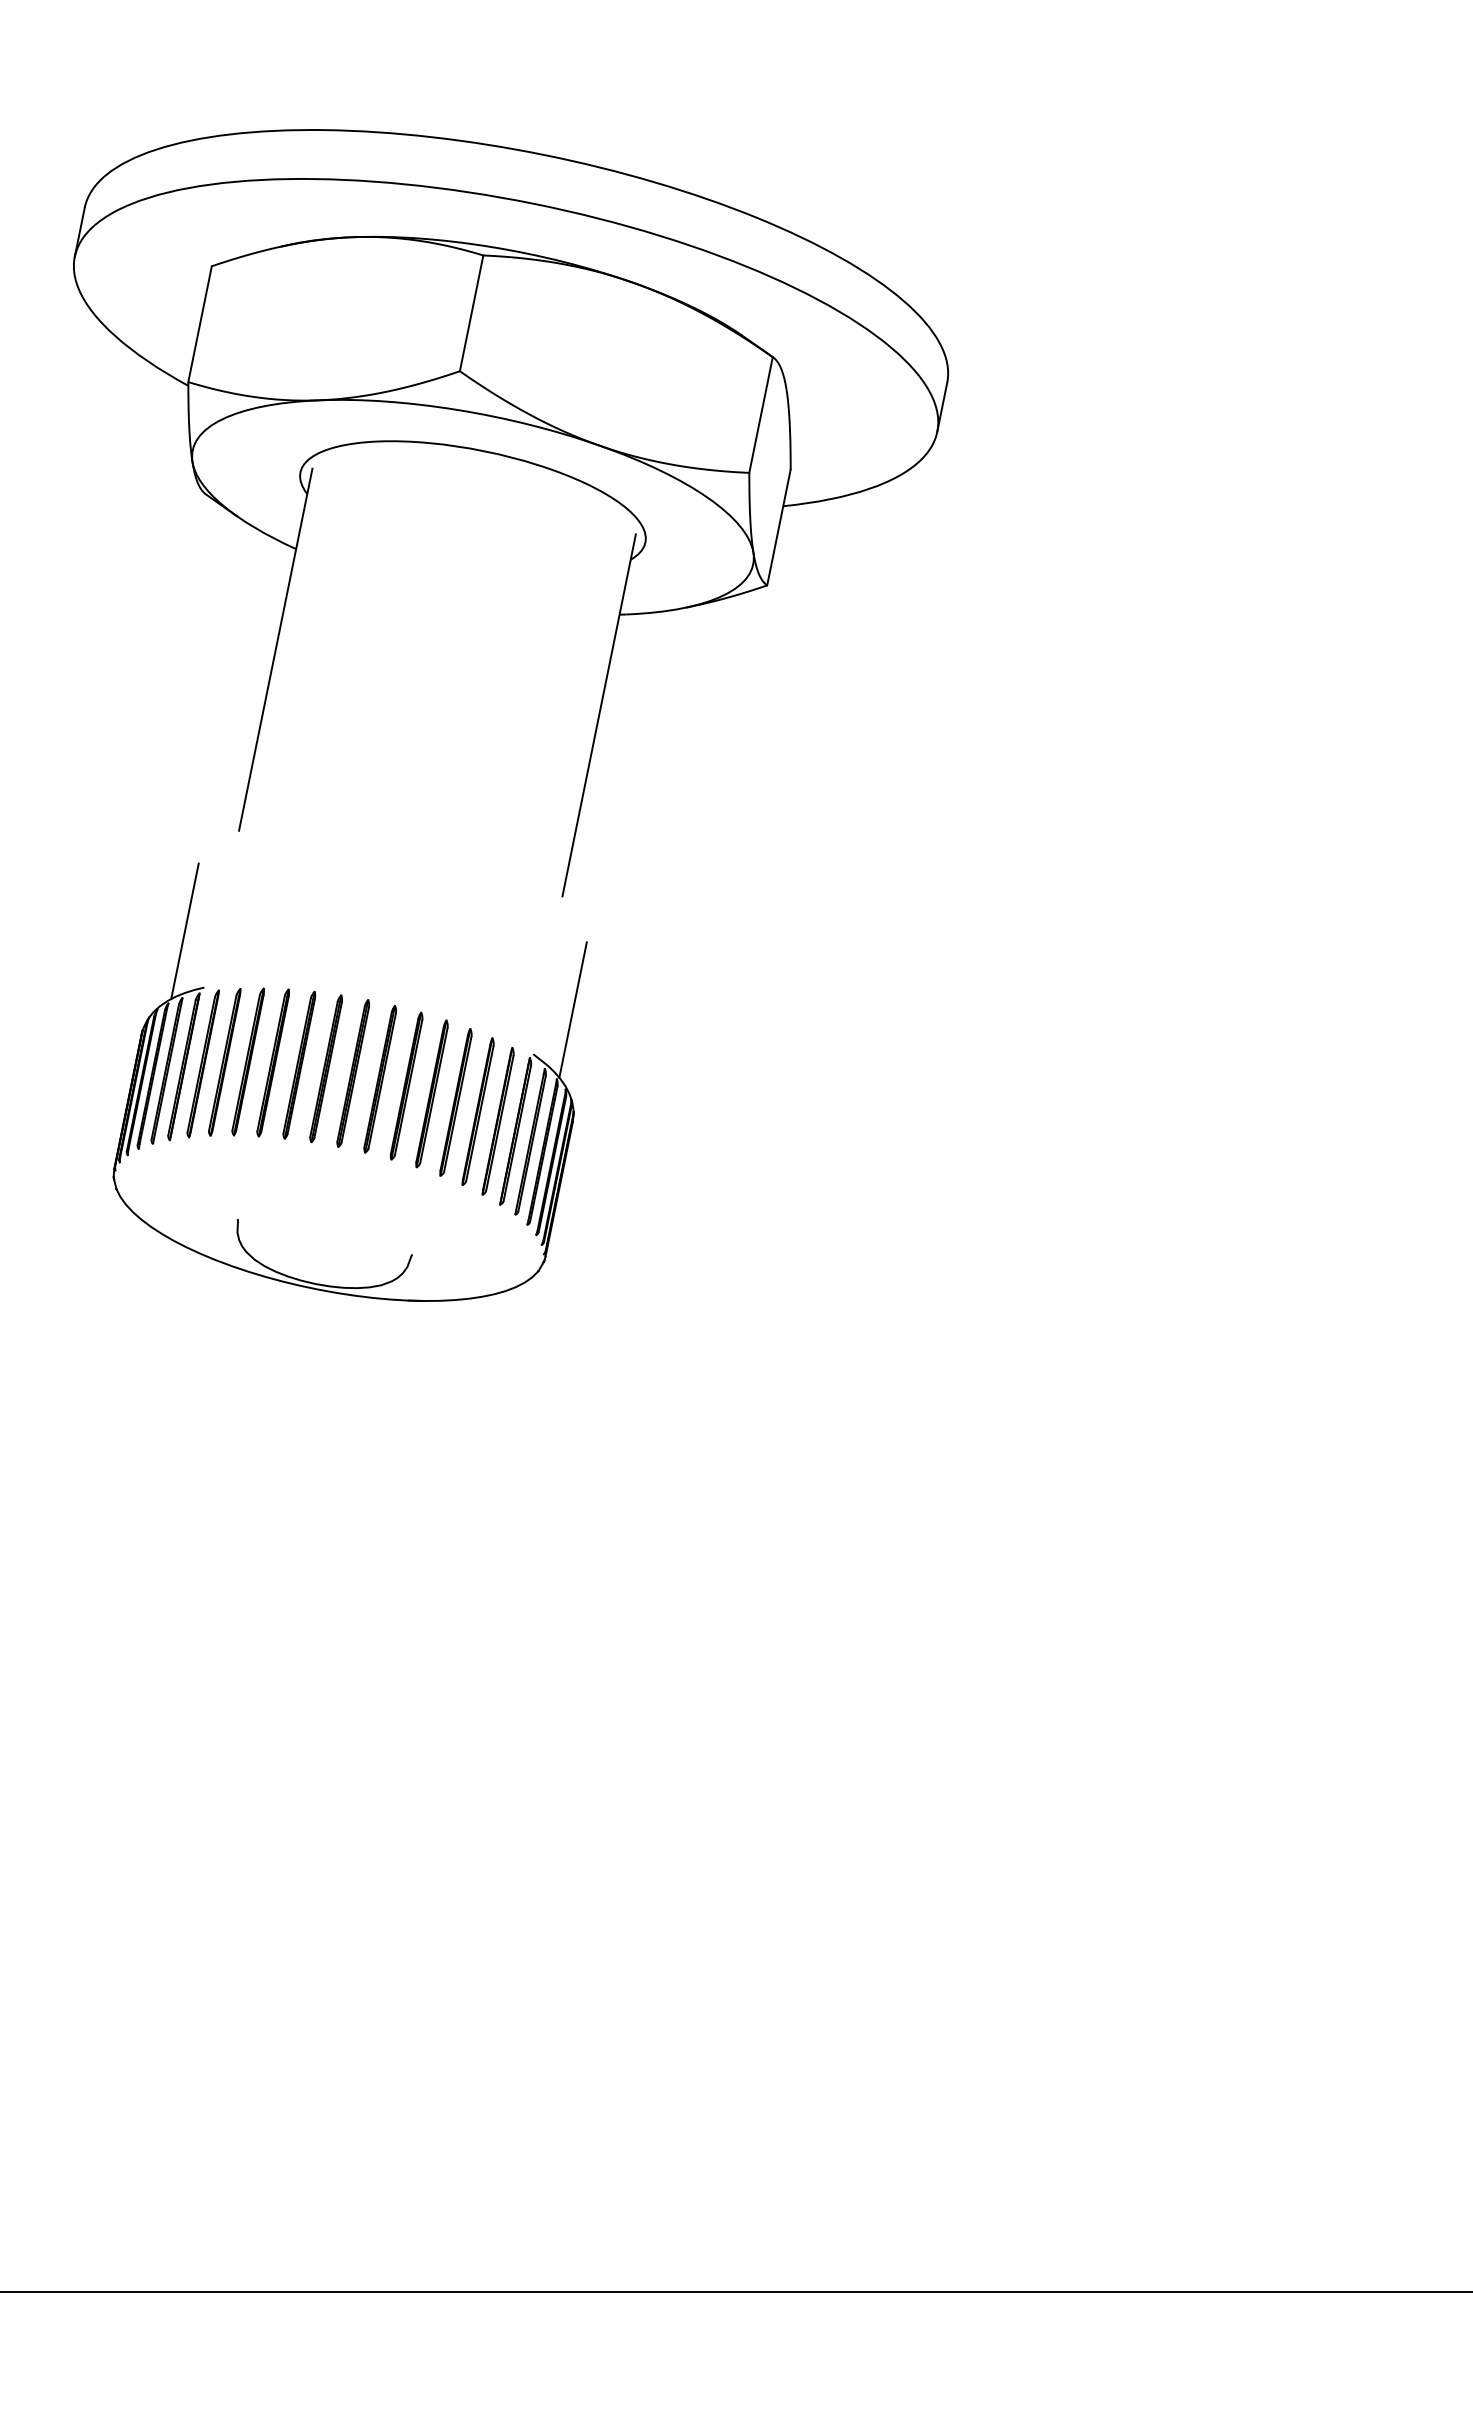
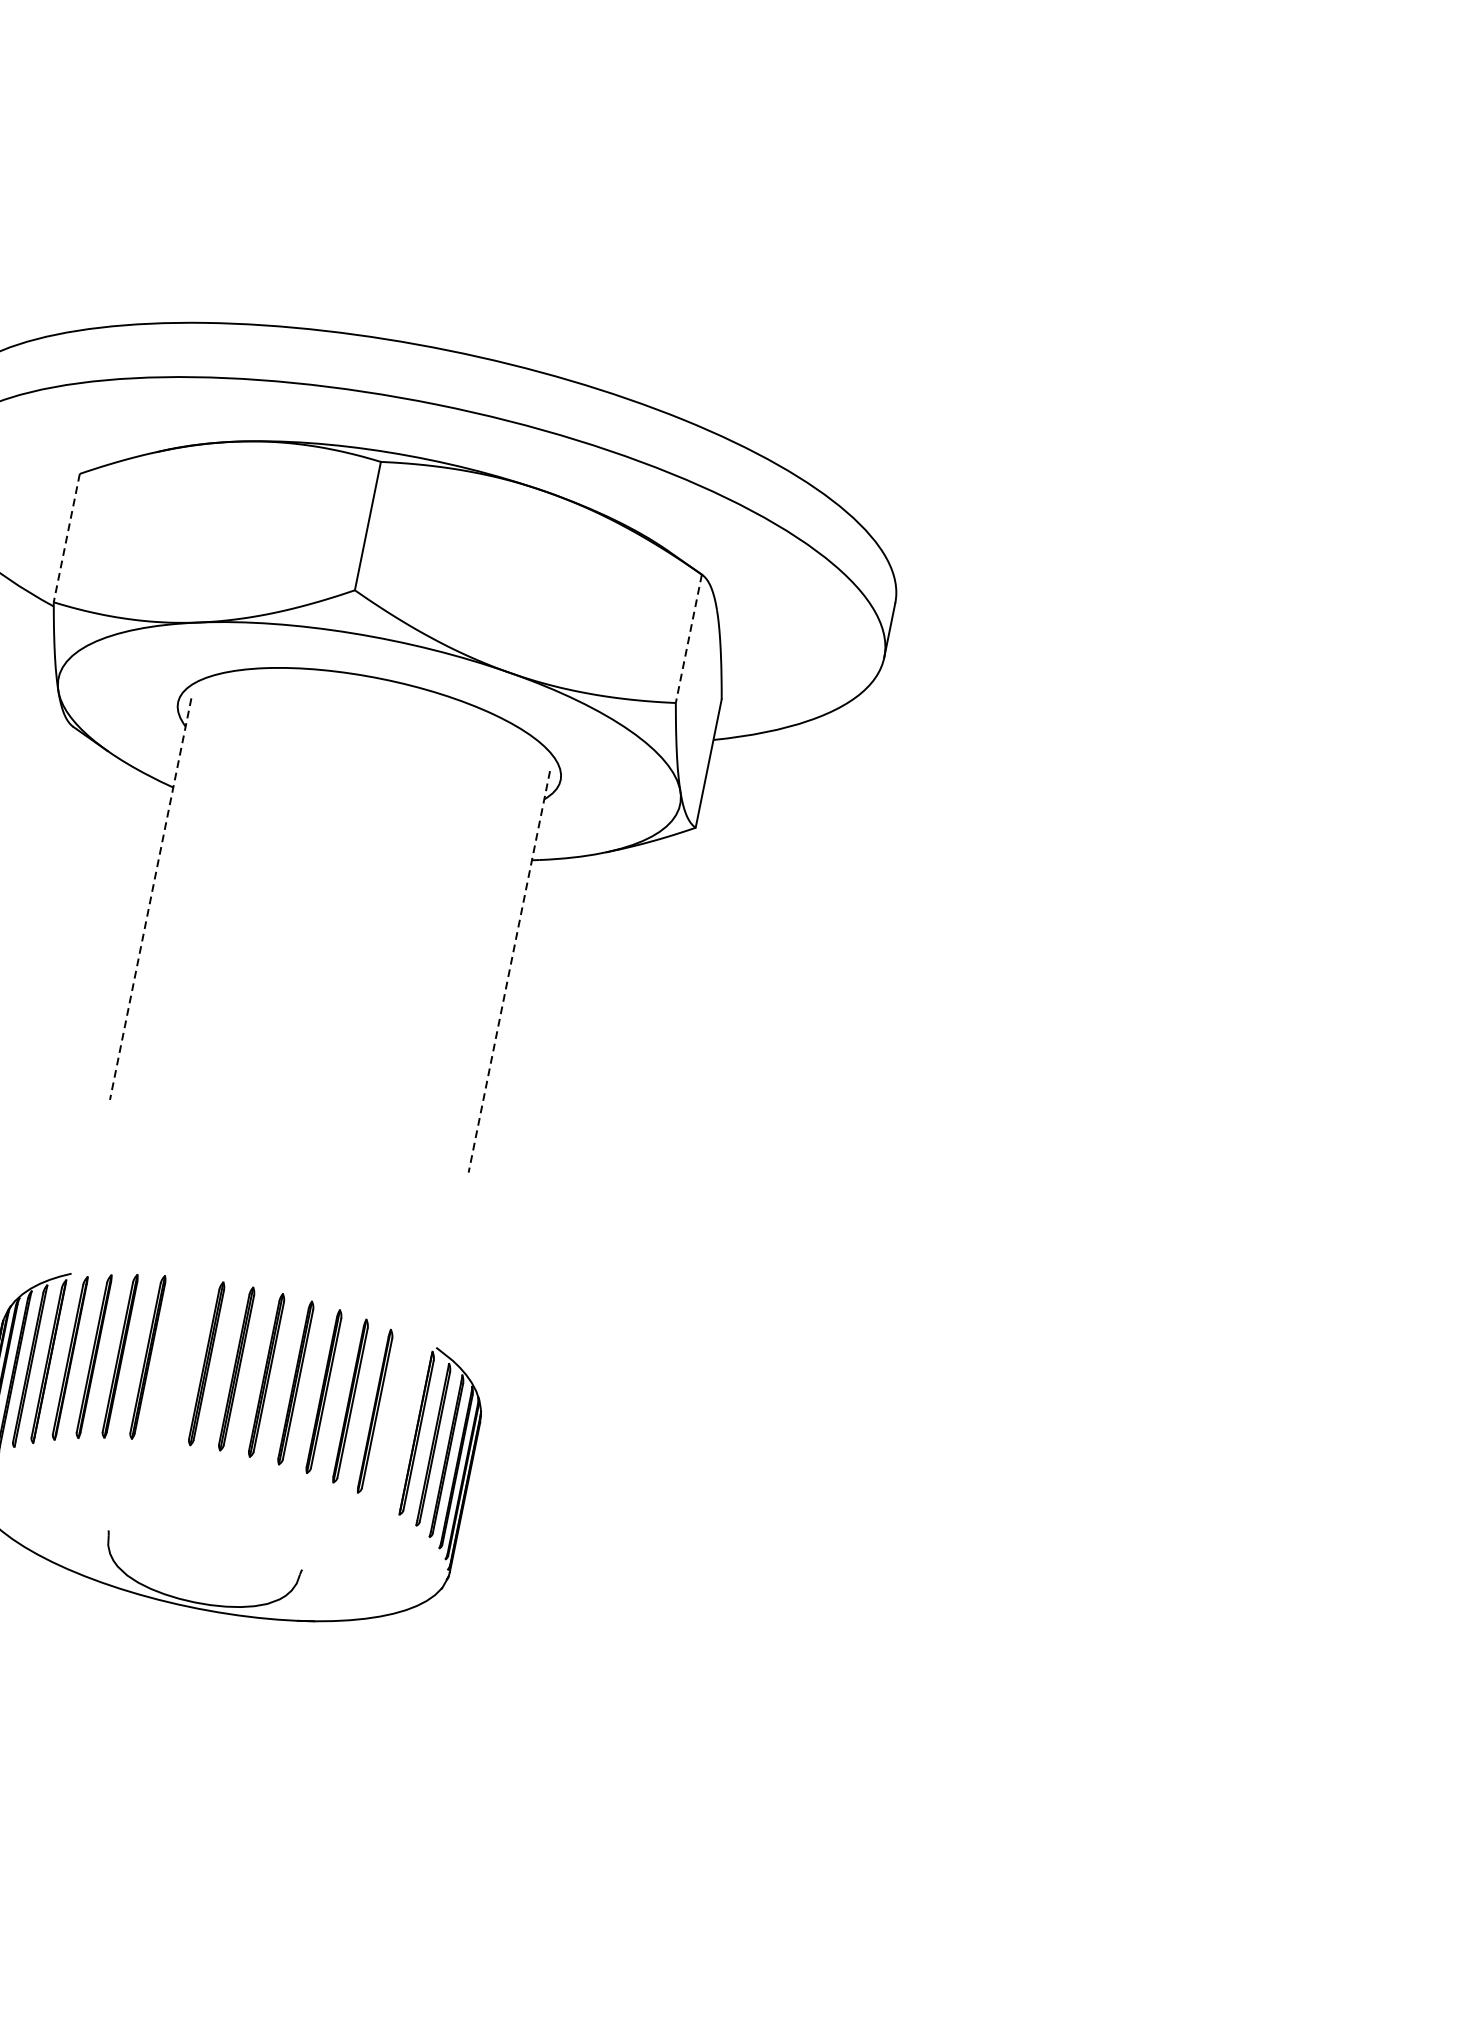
line: (199, 324) -> (66, 538), solid -> dashed
line: (760, 415) -> (688, 639), solid -> dashed
line: (275, 649) -> (150, 898), solid -> dashed
line: (599, 715) -> (509, 972), solid -> dashed
line: (184, 930) -> (49, 1210), removed
line: (572, 1009) -> (479, 1298), removed
part: (299, 1064) -> (177, 1359), removed
part: (497, 1121) -> (396, 1422), removed

